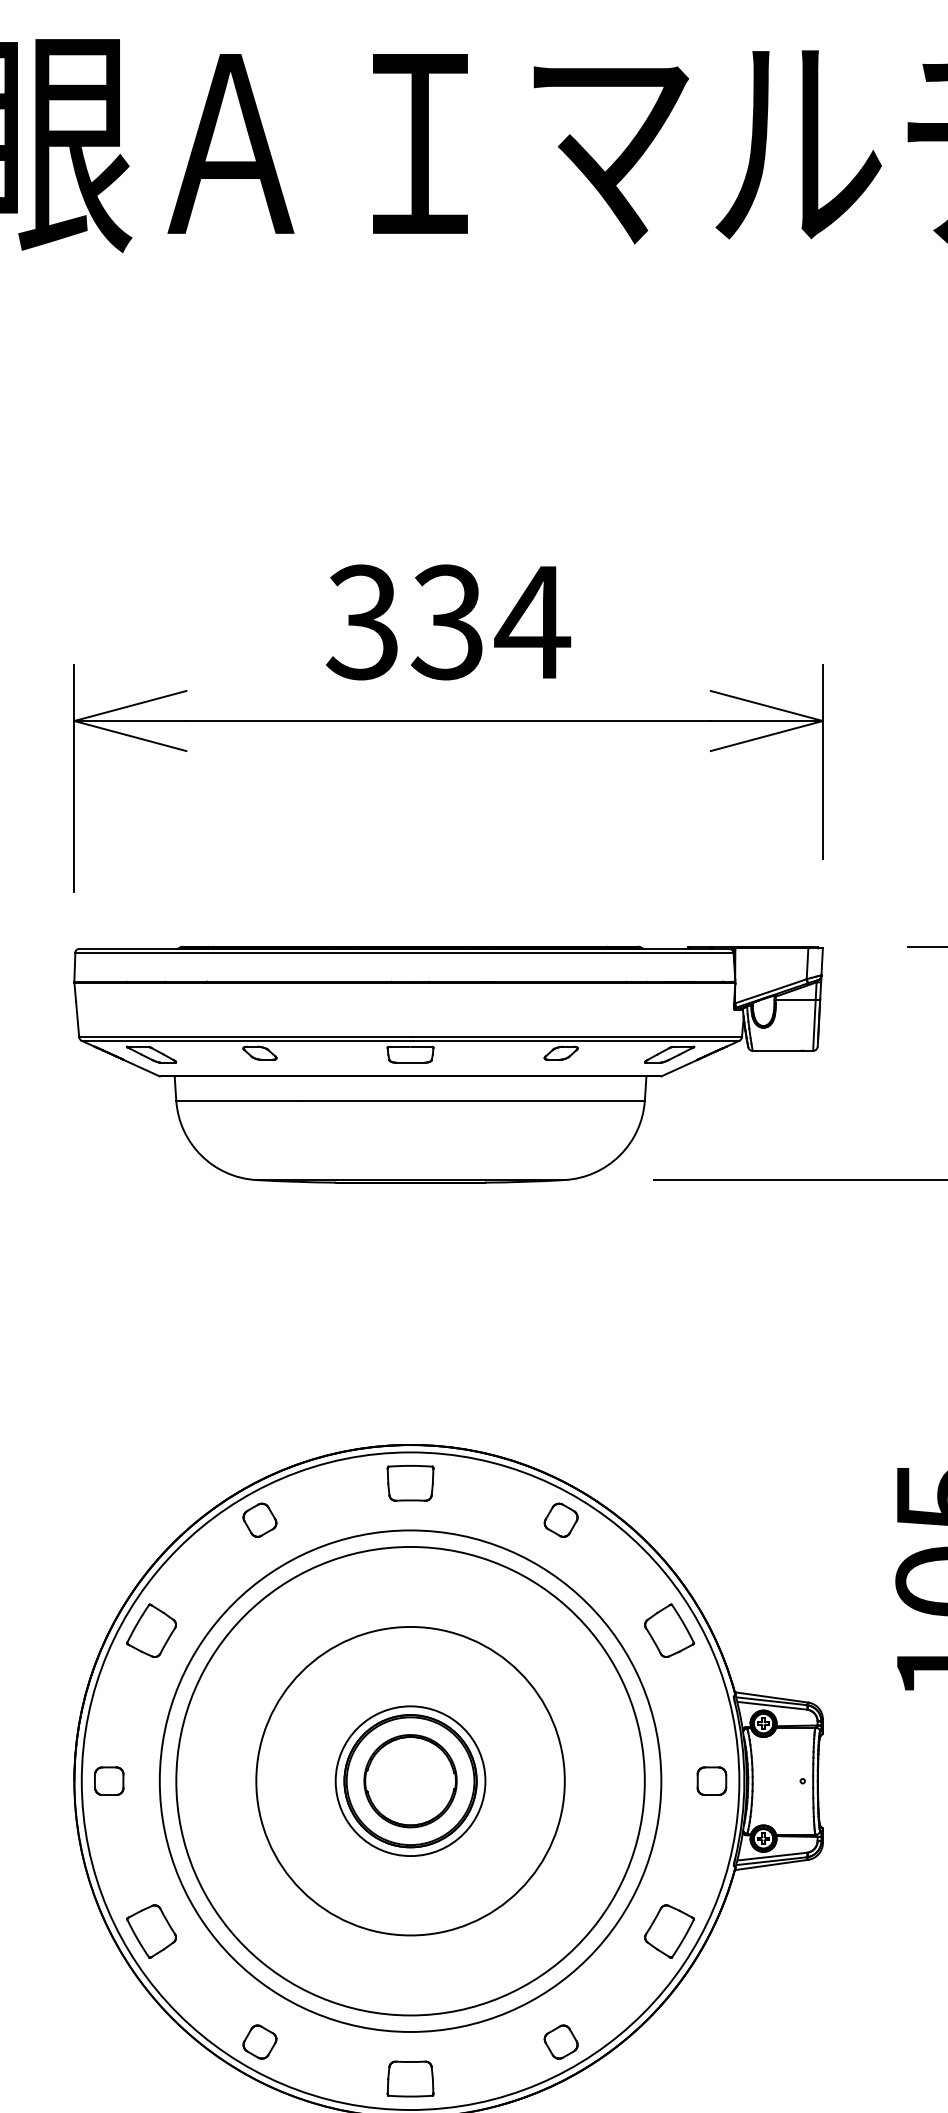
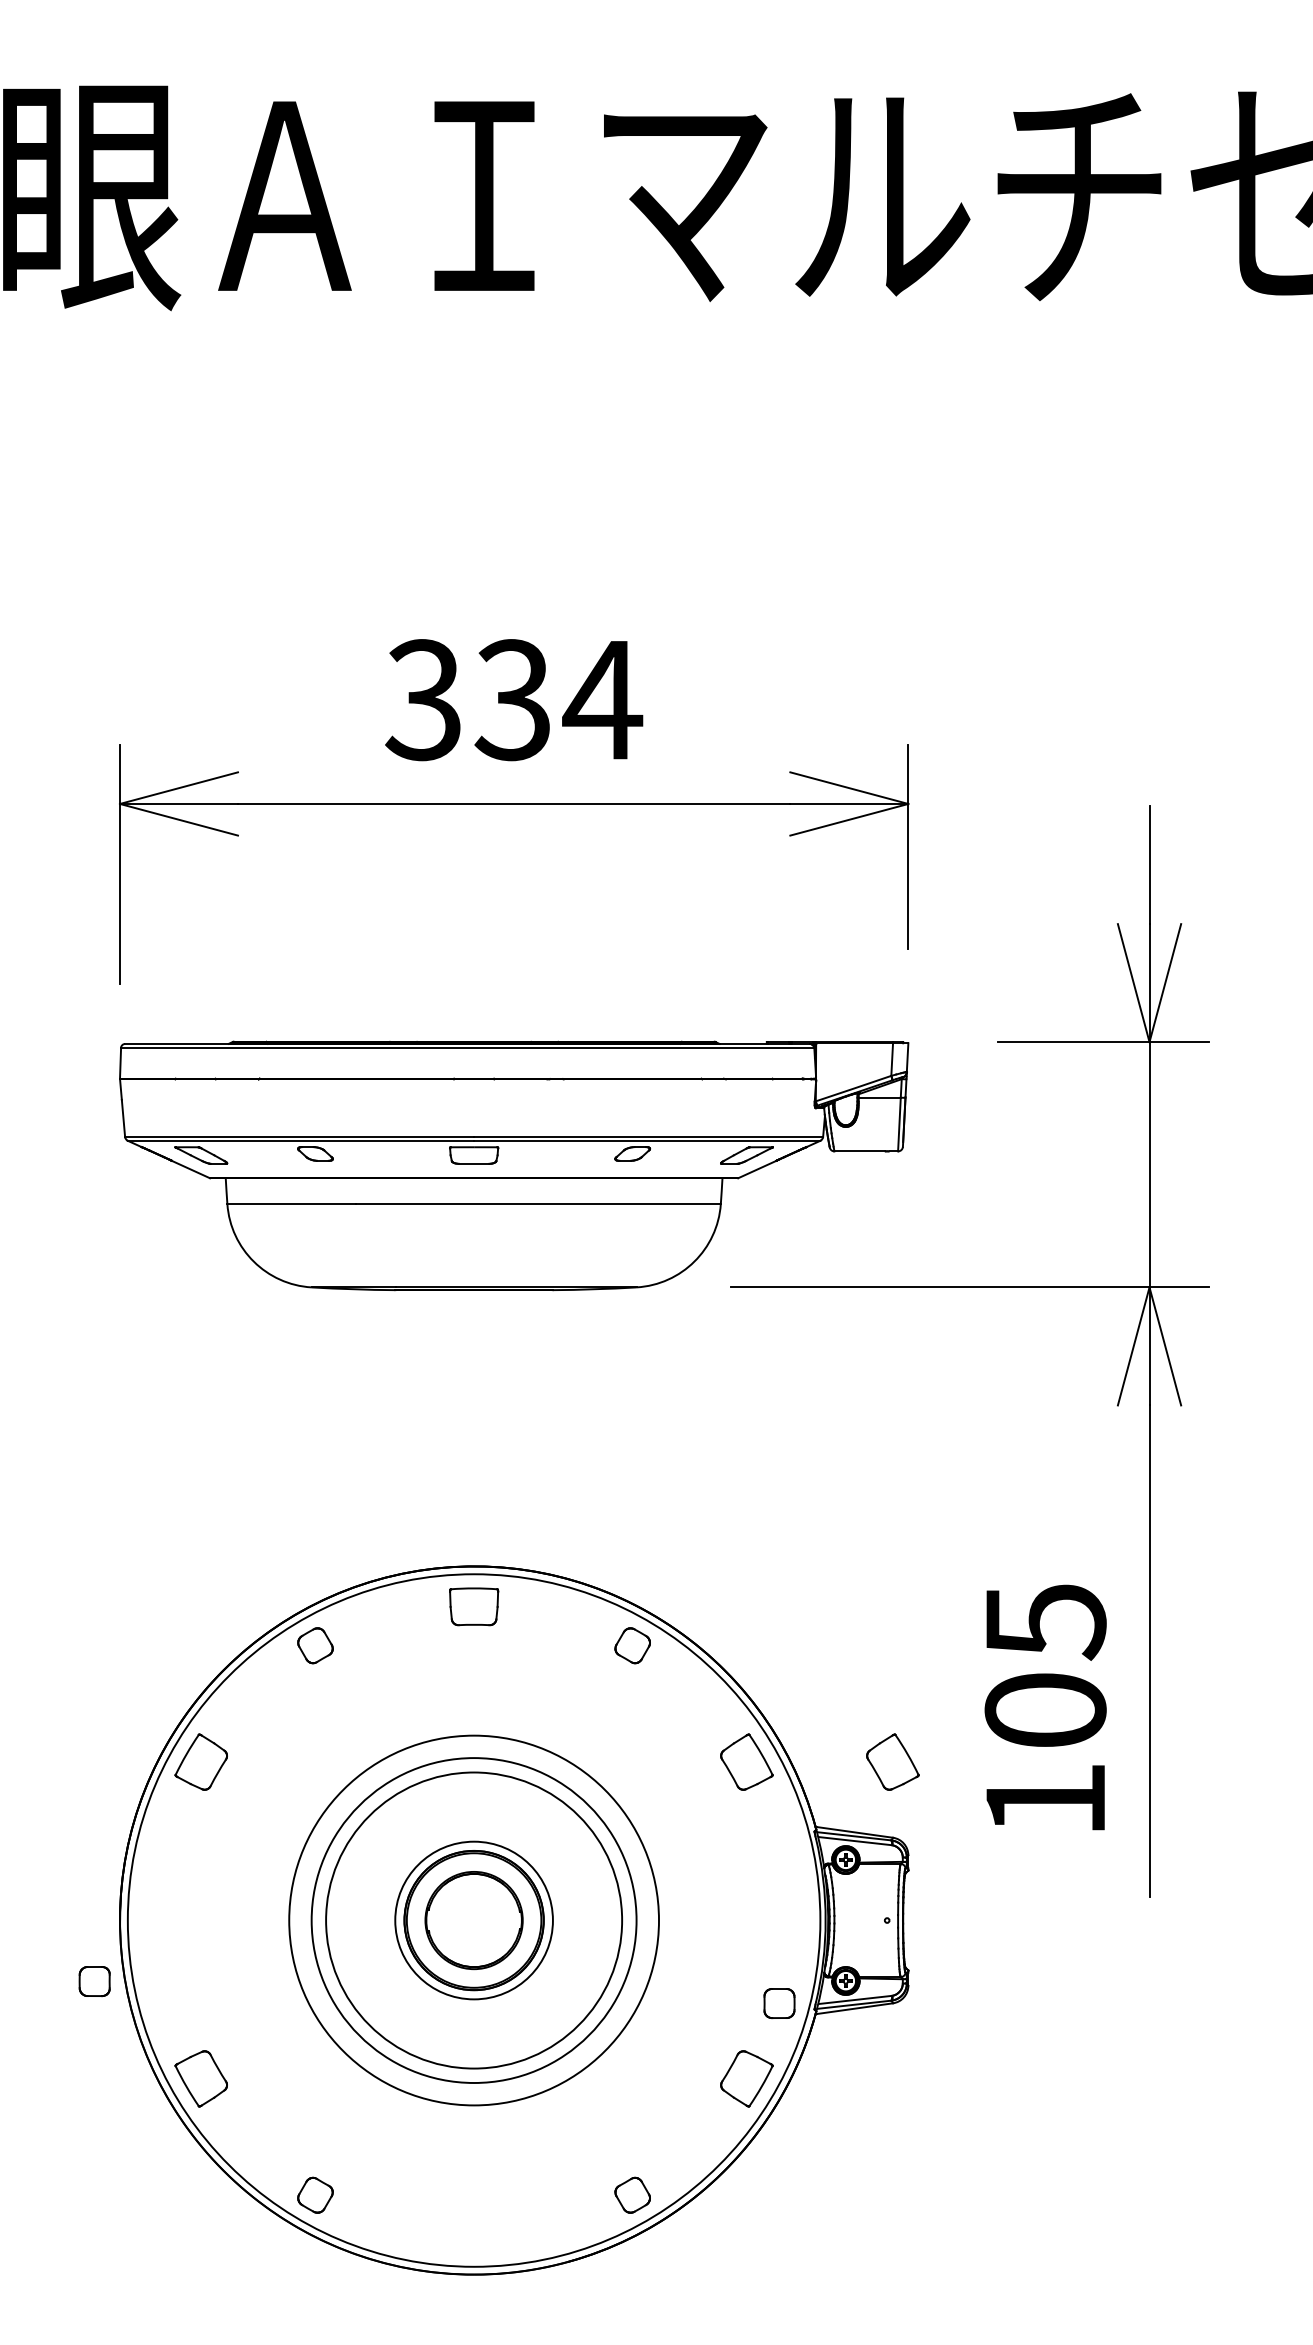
part: (807, 1630) -> (892, 1761), added
part: (109, 1781) -> (94, 1981), moved
circle: (409, 1781) -> (473, 1920), size x0.6
circle: (410, 1781) -> (474, 1920), size x0.7
part: (711, 1781) -> (779, 2003), moved
part: (410, 2078) -> (474, 2233), removed

